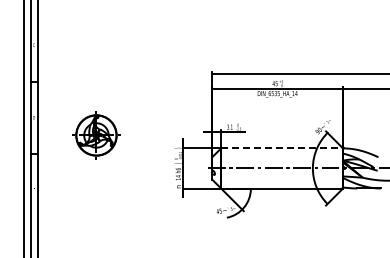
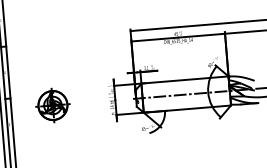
part: (96, 135) -> (52, 105), moved
line: (282, 148) -> (185, 80), dashed -> solid

